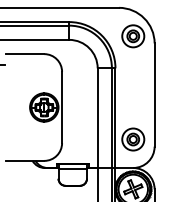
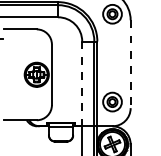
line: (154, 95) -> (130, 64), solid -> dashed
line: (97, 118) -> (82, 84), solid -> dashed

